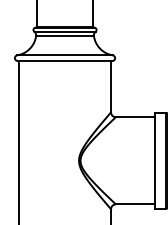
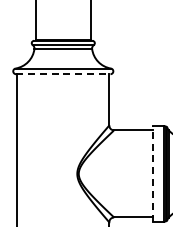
line: (65, 61) -> (63, 74), solid -> dashed
line: (154, 160) -> (152, 173), solid -> dashed

